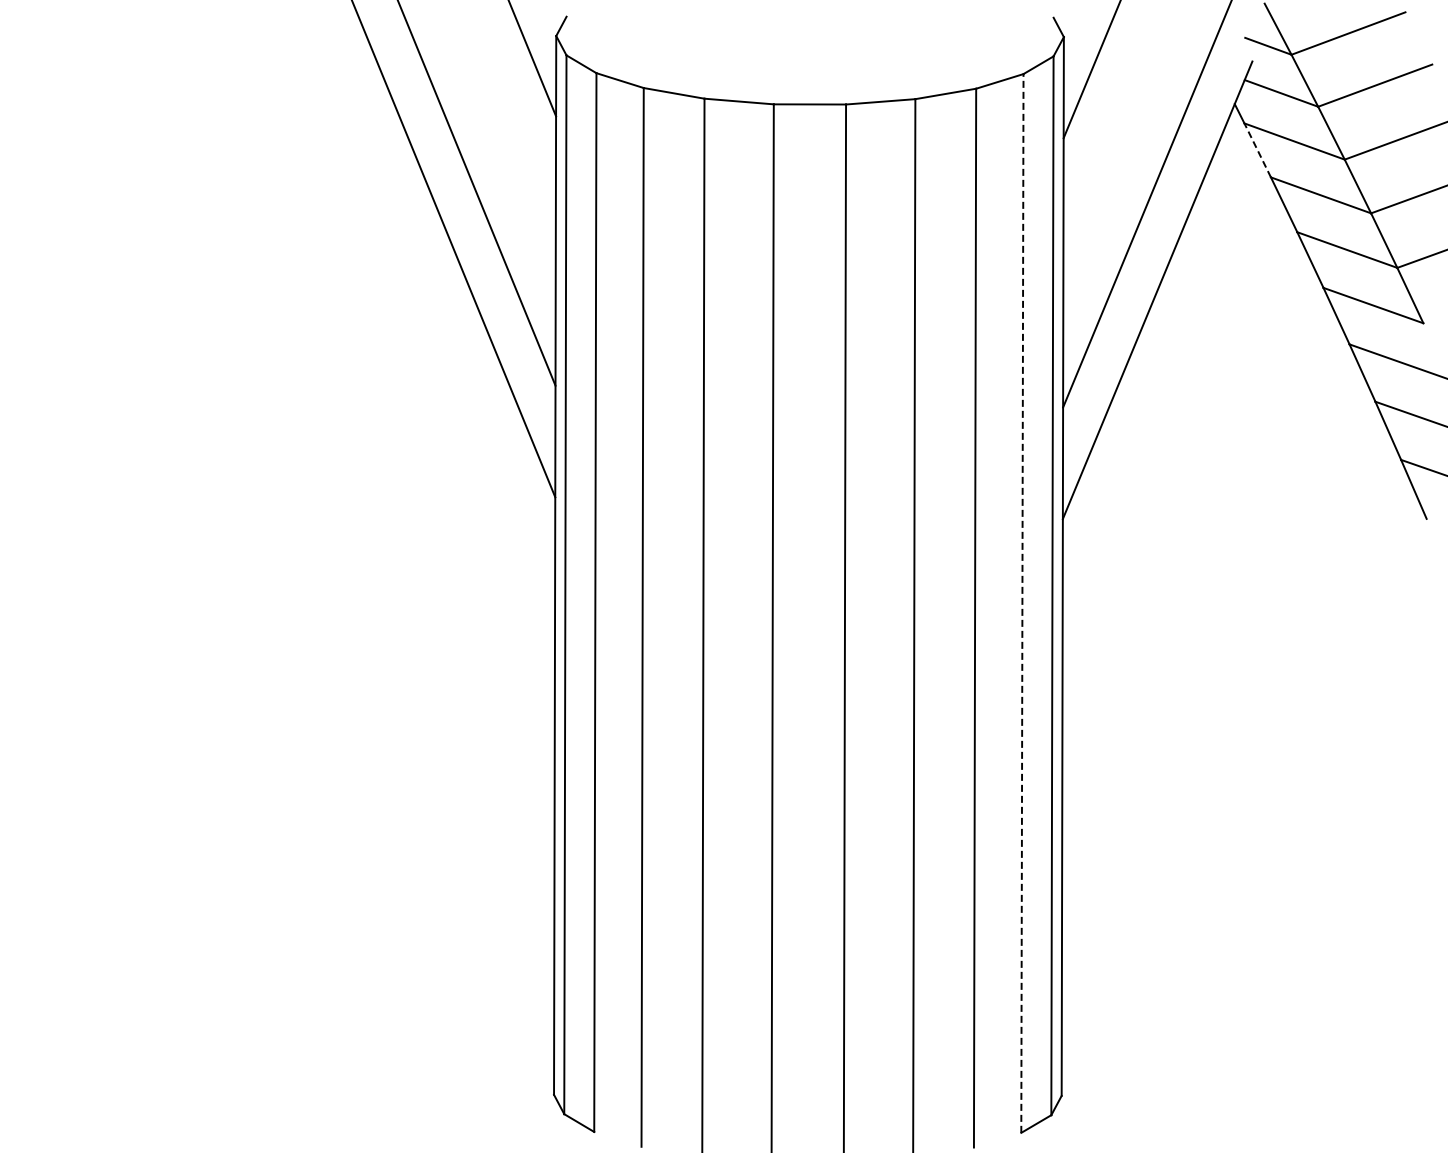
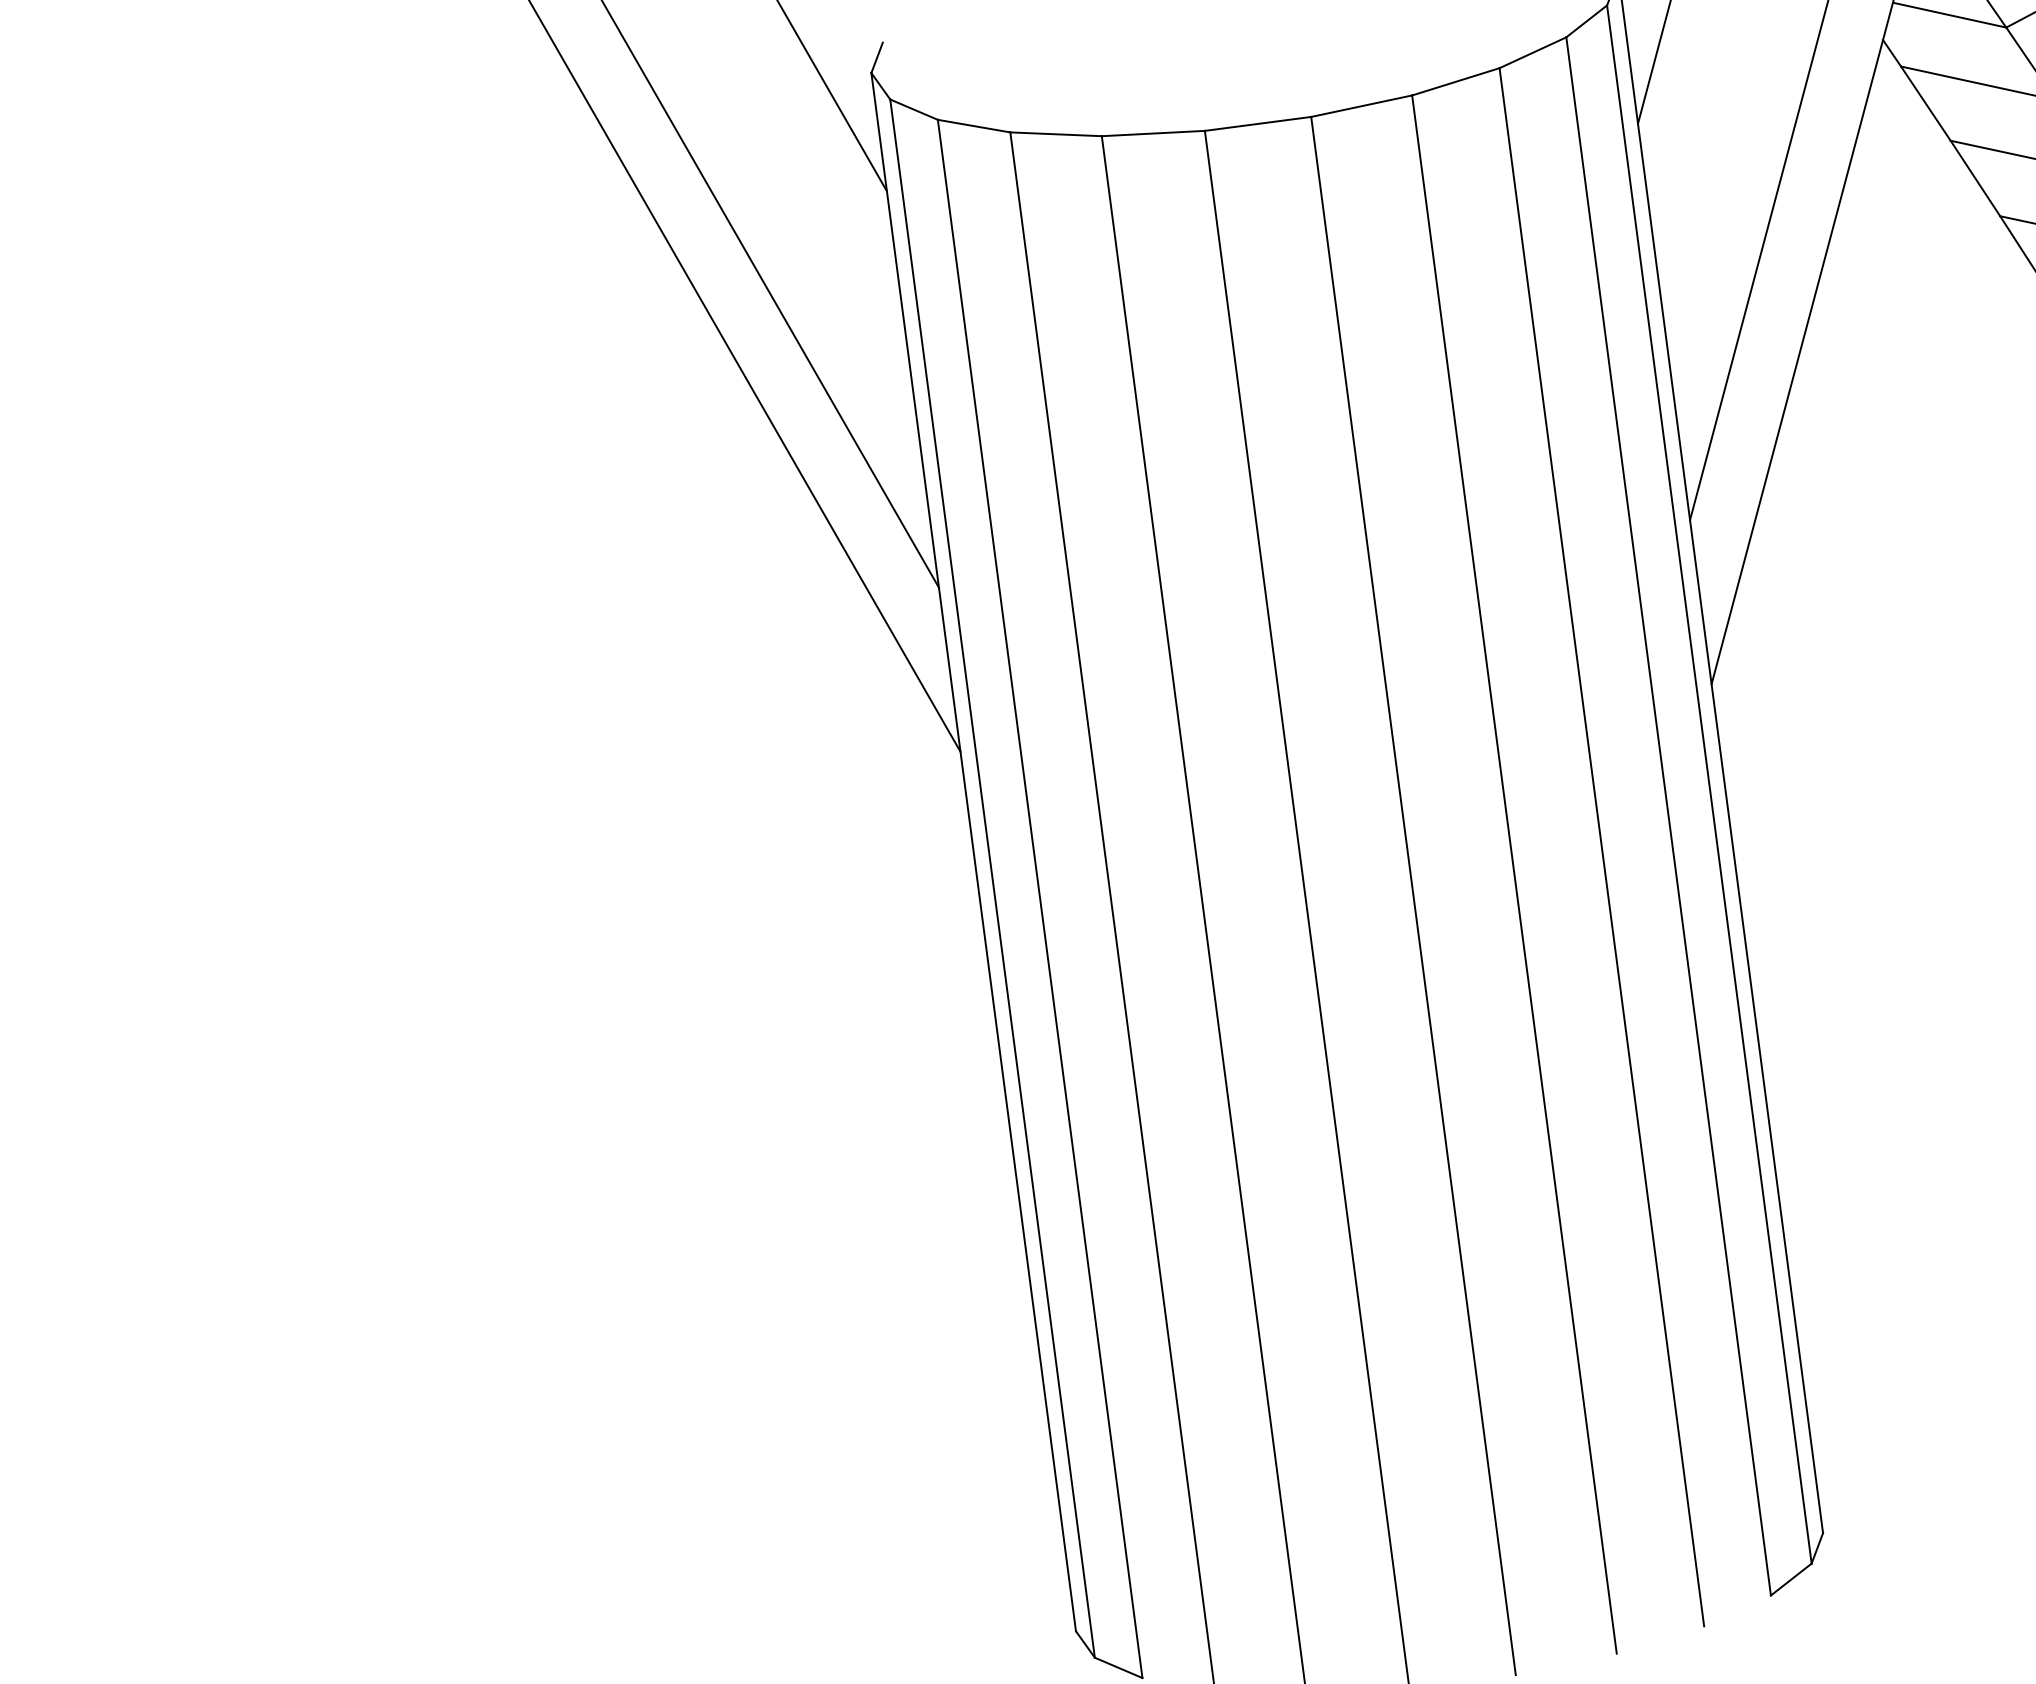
line: (1257, 149) -> (1925, 102), dashed -> solid
line: (1022, 602) -> (1668, 814), dashed -> solid

